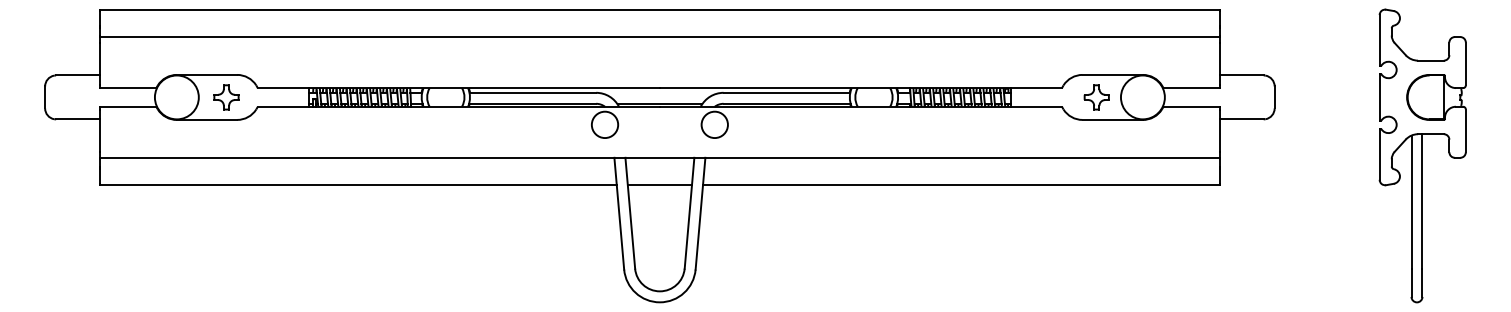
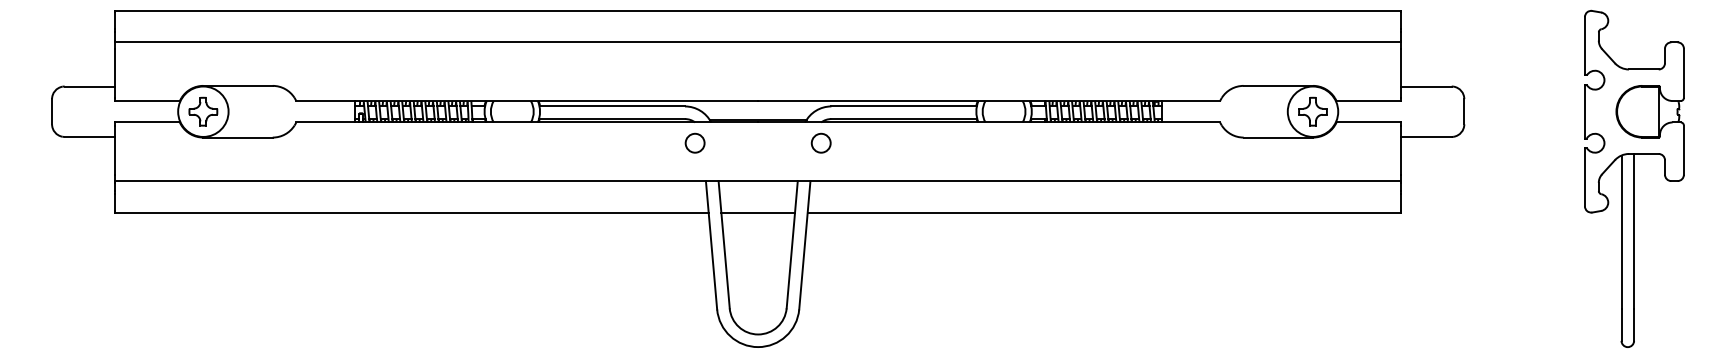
part: (226, 97) -> (203, 111), moved
part: (1096, 97) -> (1312, 111), moved
circle: (604, 124) -> (694, 142), size x0.62
circle: (714, 124) -> (820, 142), size x0.62

